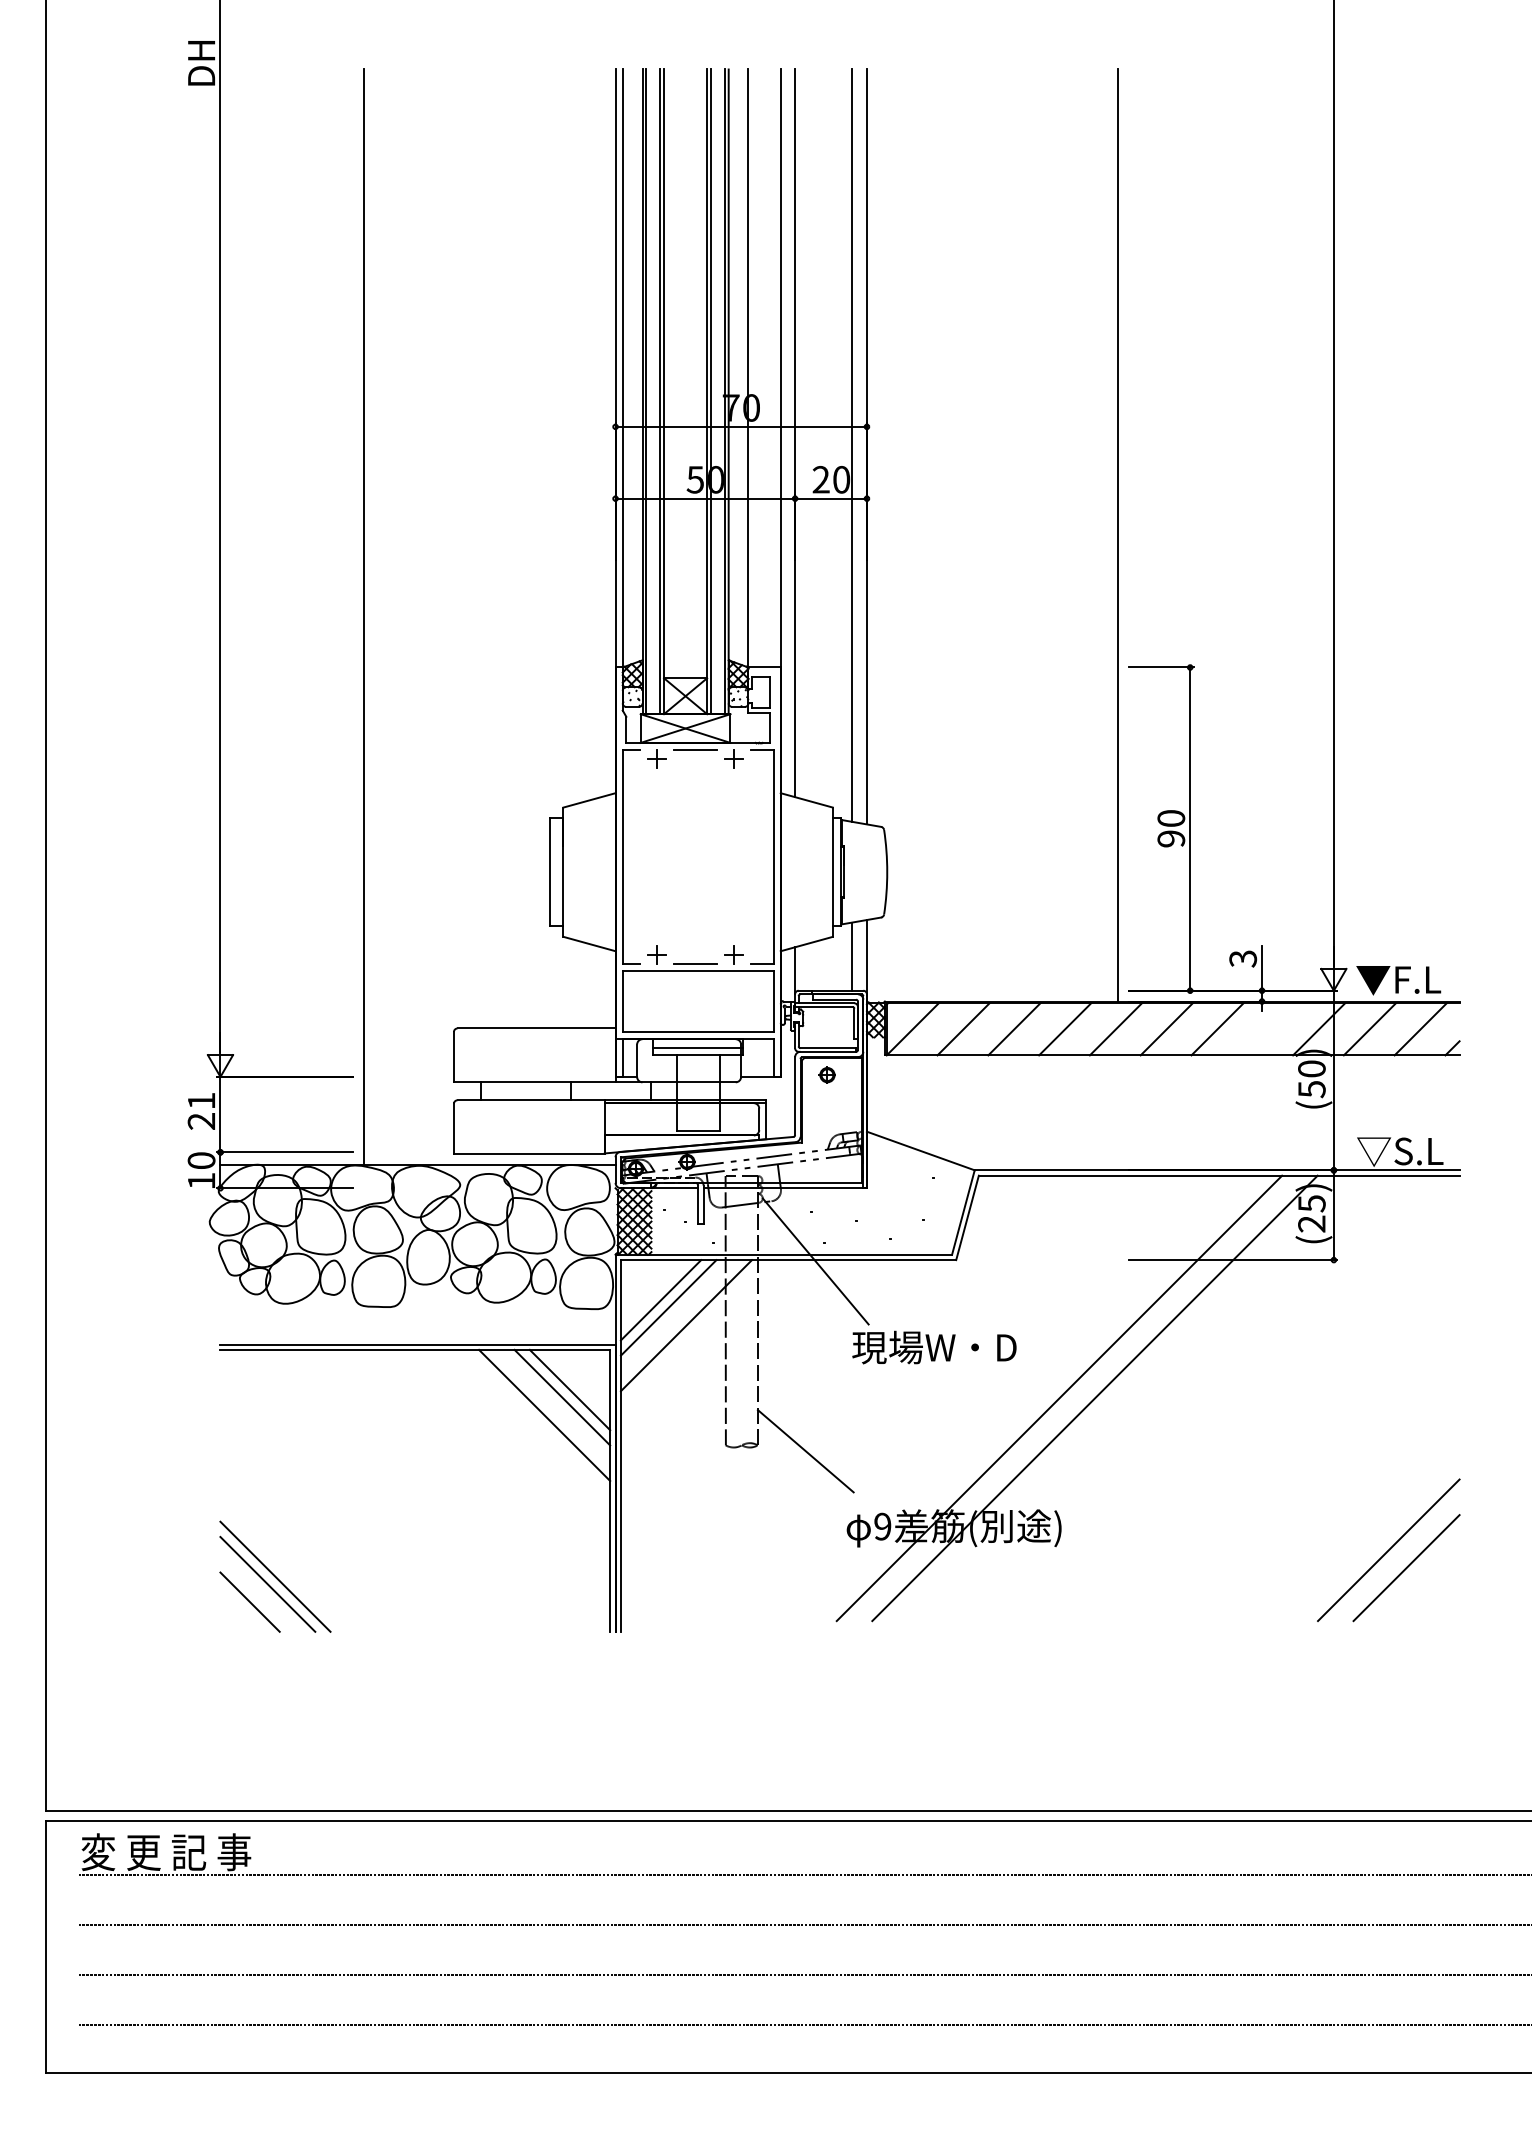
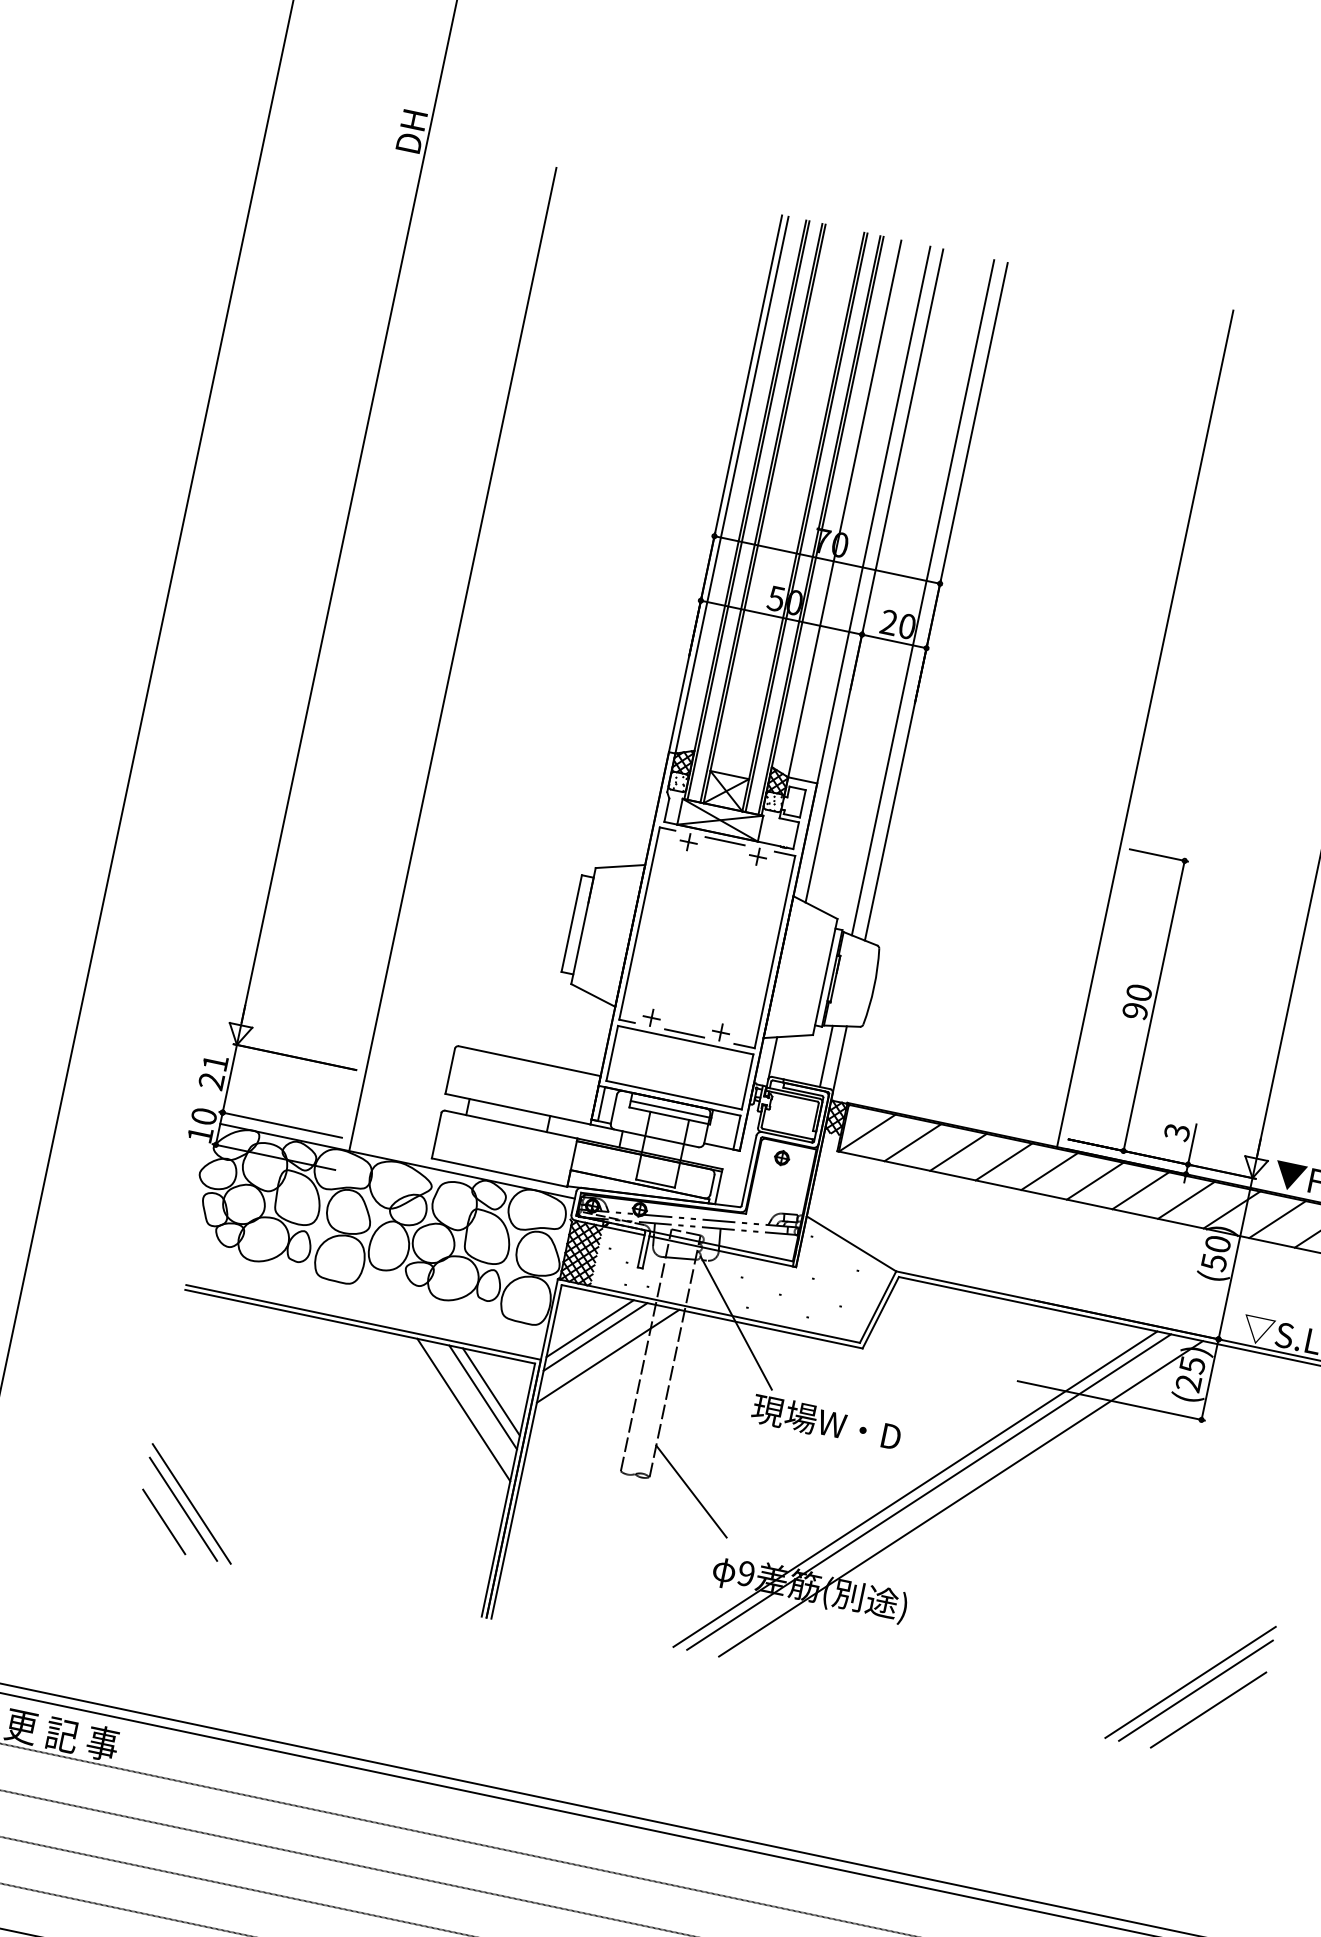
line: (1268, 1029) -> (1186, 1200), added
line: (1043, 1398) -> (914, 1489), added
line: (1380, 1542) -> (1190, 1682), added

